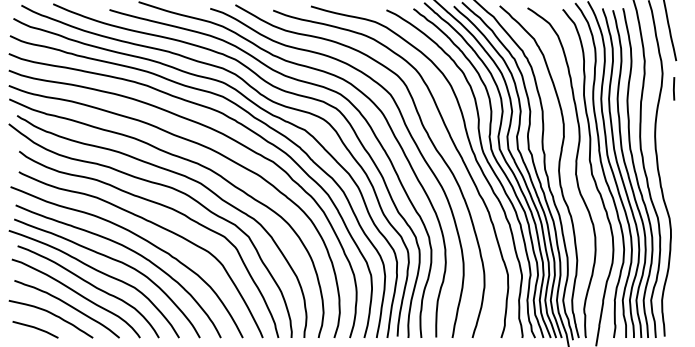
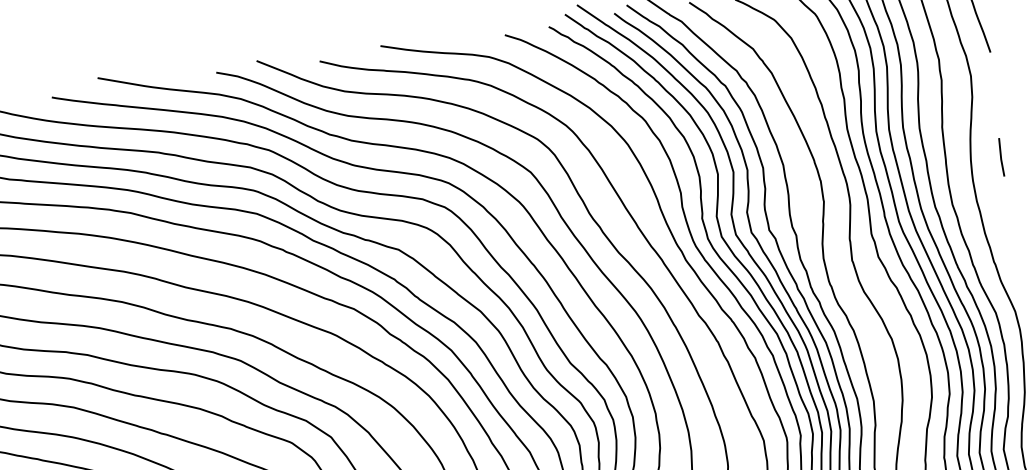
line: (674, 88) -> (1001, 156), moved

